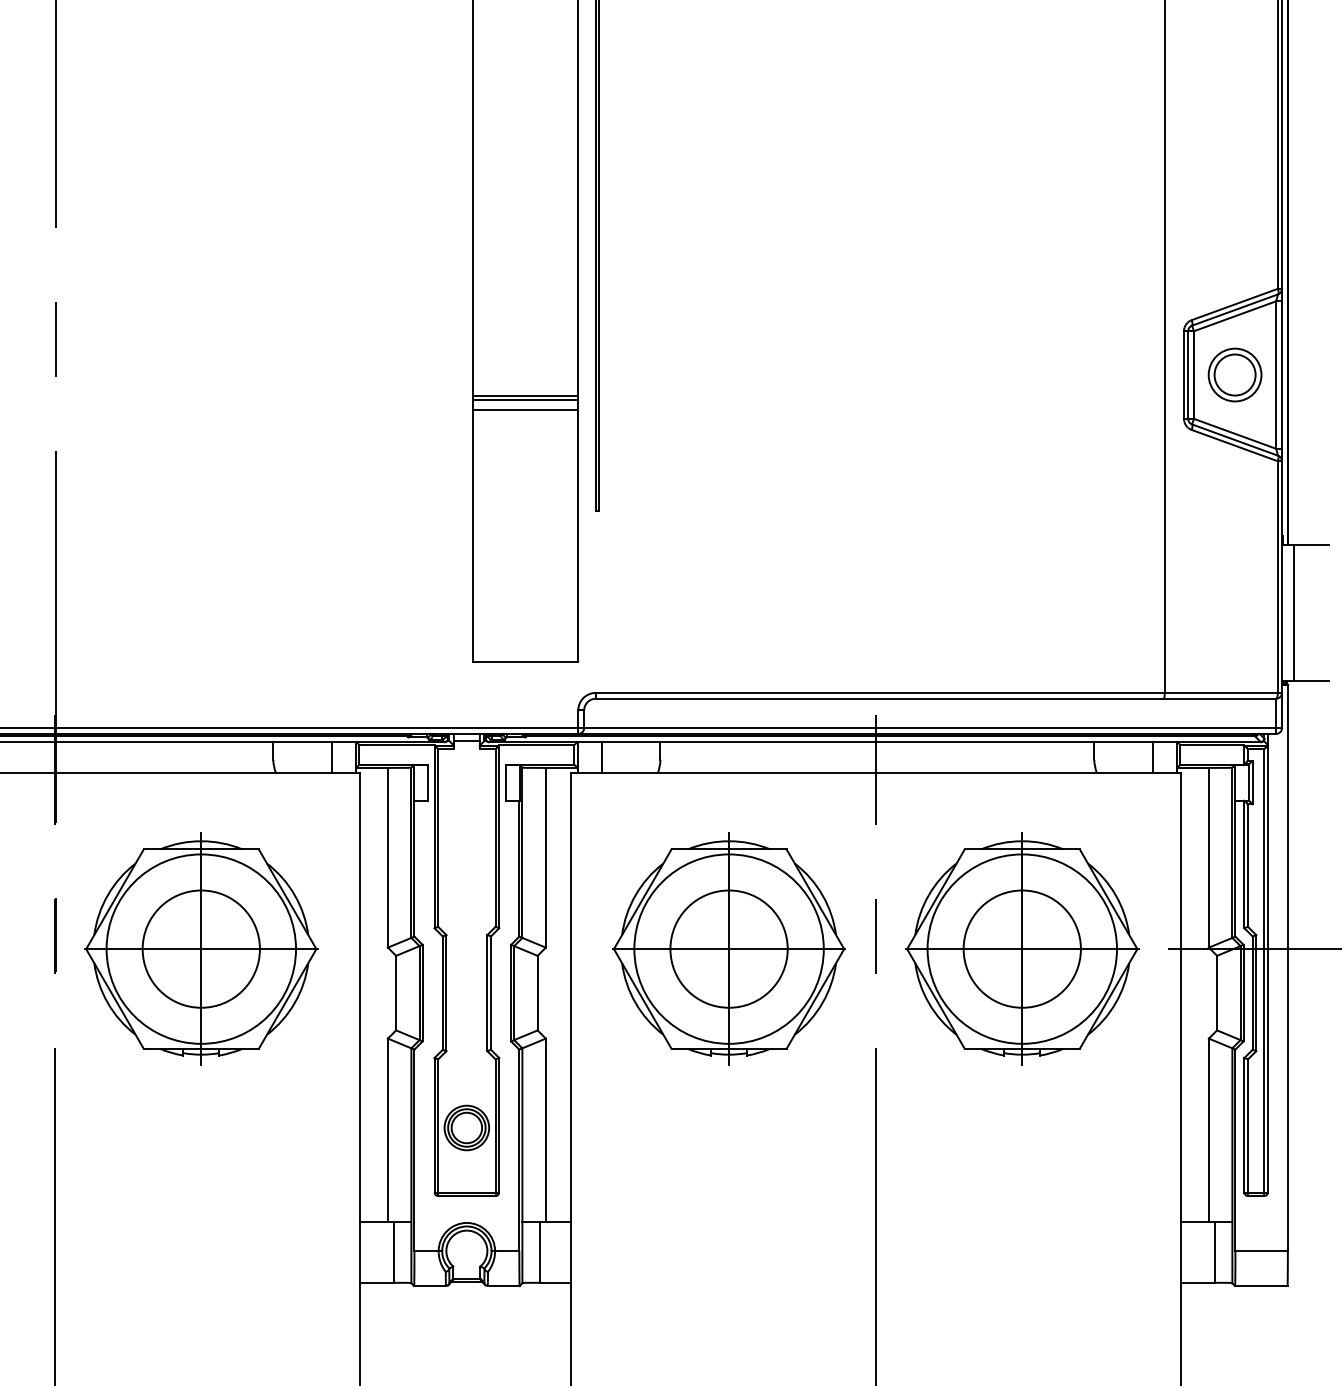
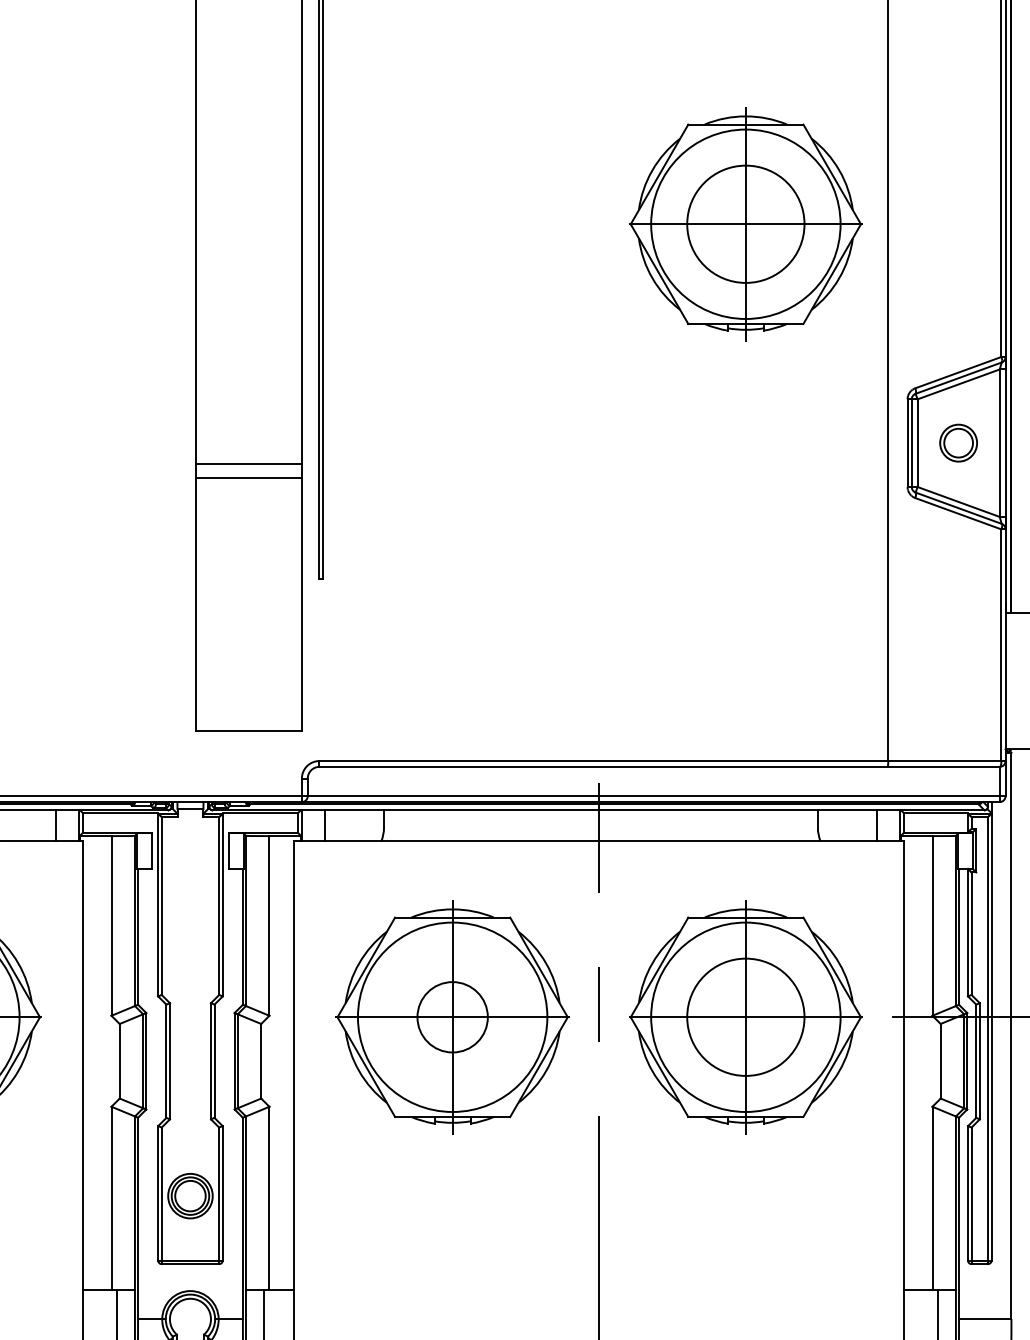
part: (1022, 155) -> (746, 223), added
part: (1234, 374) -> (958, 442), size x0.7
line: (525, 399) -> (249, 467), removed
line: (1293, 613) -> (1017, 681), removed
circle: (728, 948) -> (452, 1016), size x0.6

